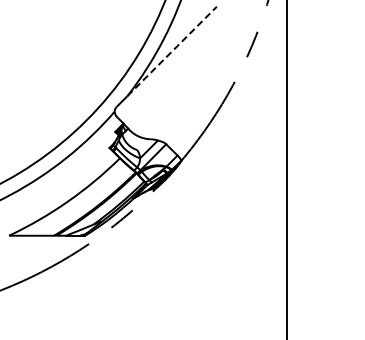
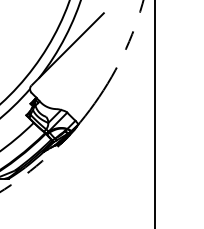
line: (172, 51) -> (71, 45), dashed -> solid

